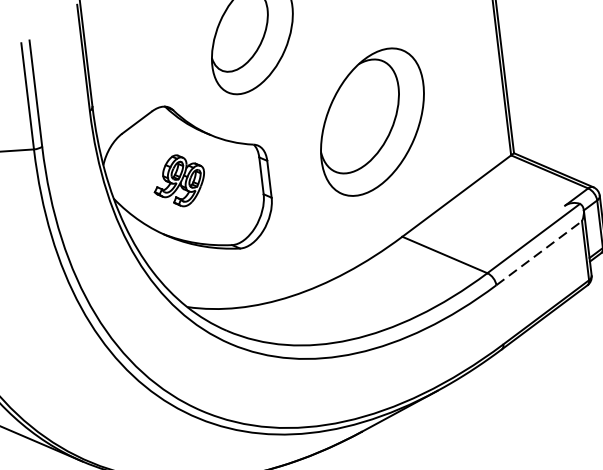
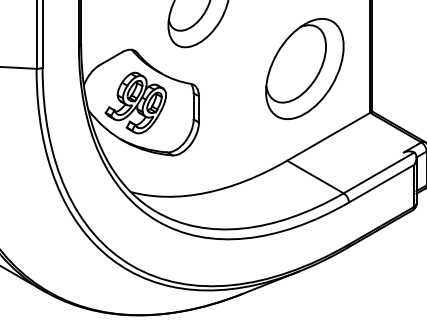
part: (372, 122) -> (304, 69), moved
part: (178, 180) -> (135, 102), size x1.67
line: (538, 252) -> (381, 183), dashed -> solid

